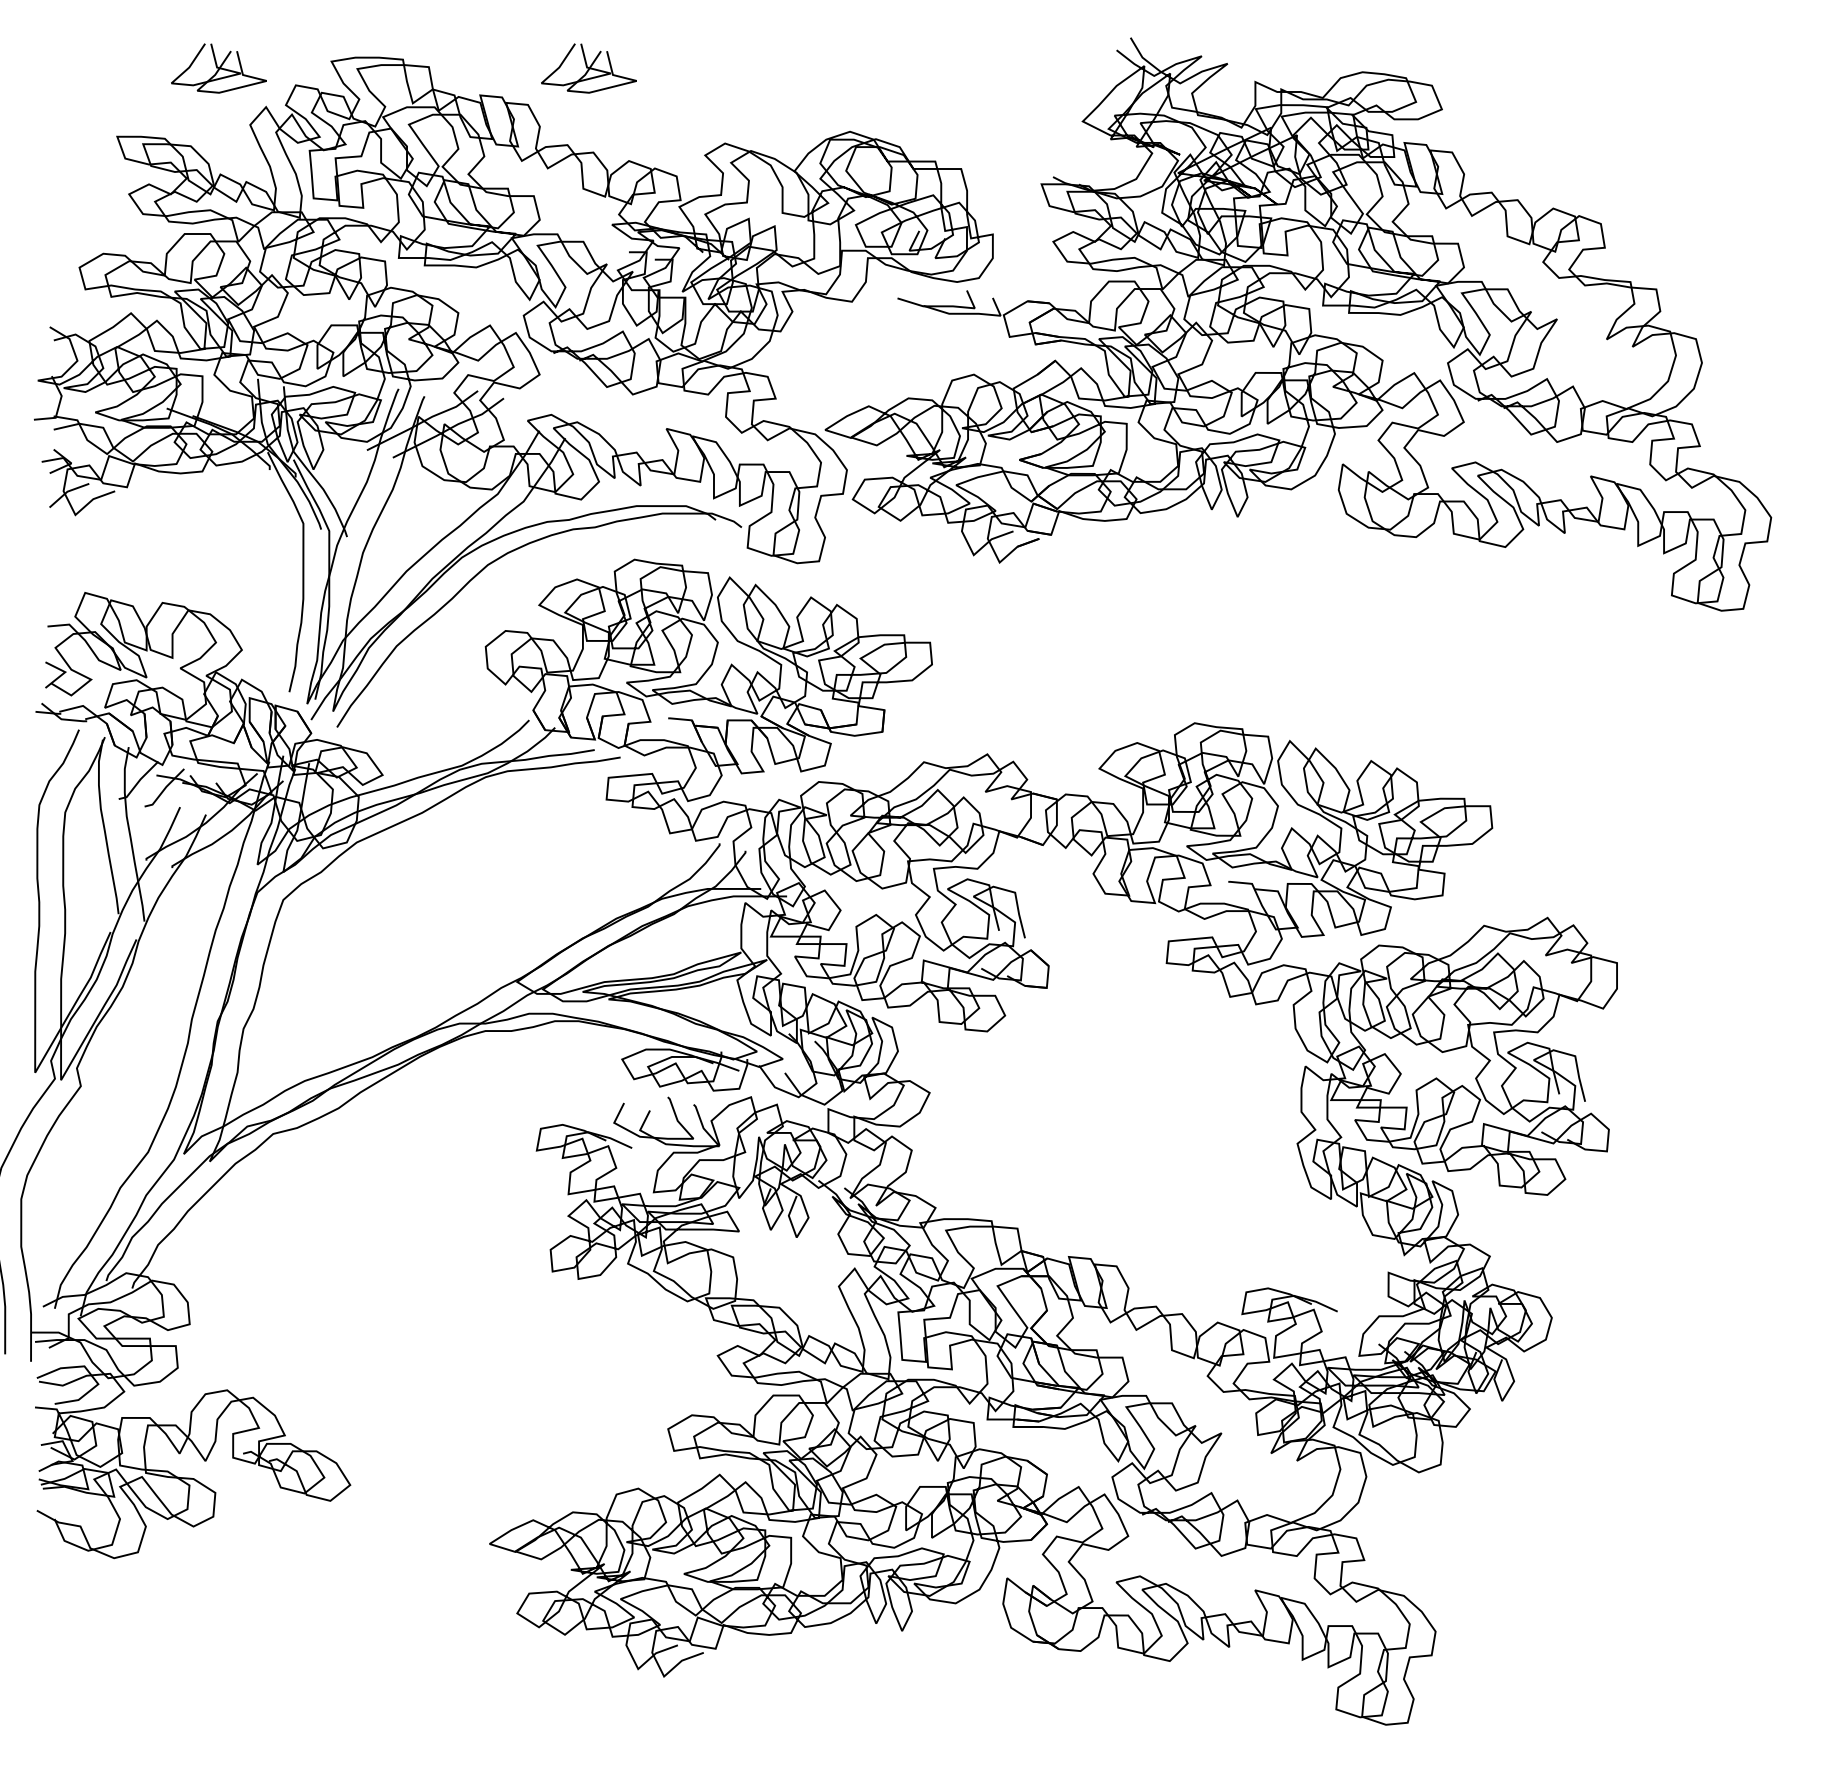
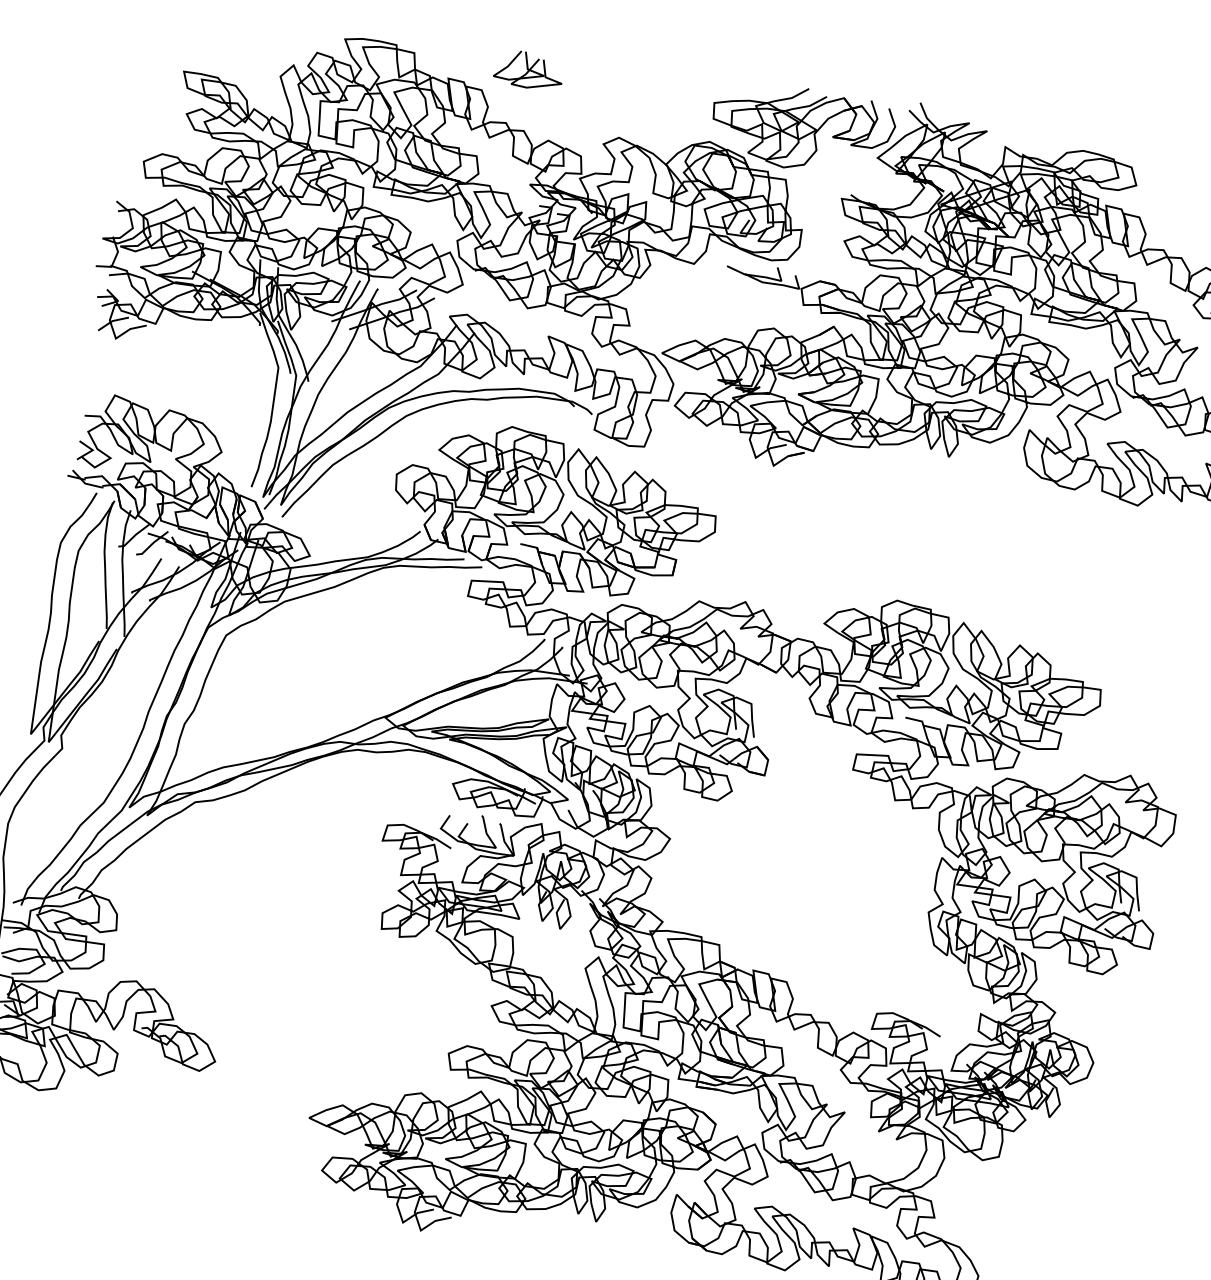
part: (218, 68) -> (263, 32), removed
part: (974, 96) -> (802, 129), added

